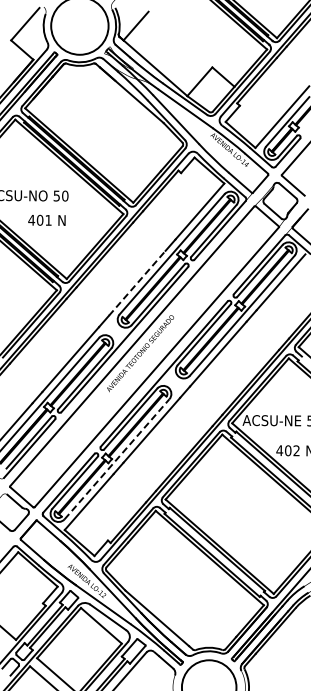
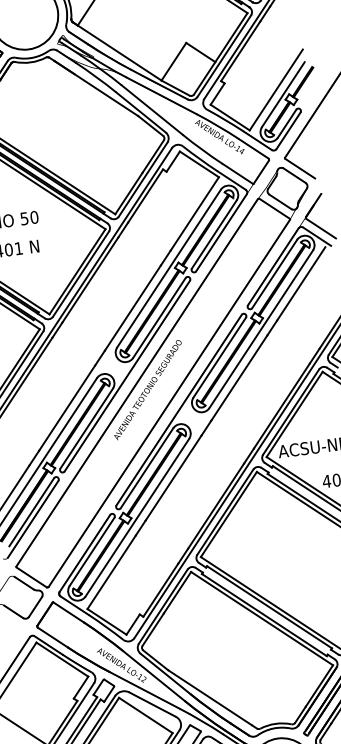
line: (137, 282) -> (133, 307), dashed -> solid
line: (117, 459) -> (137, 517), dashed -> solid

